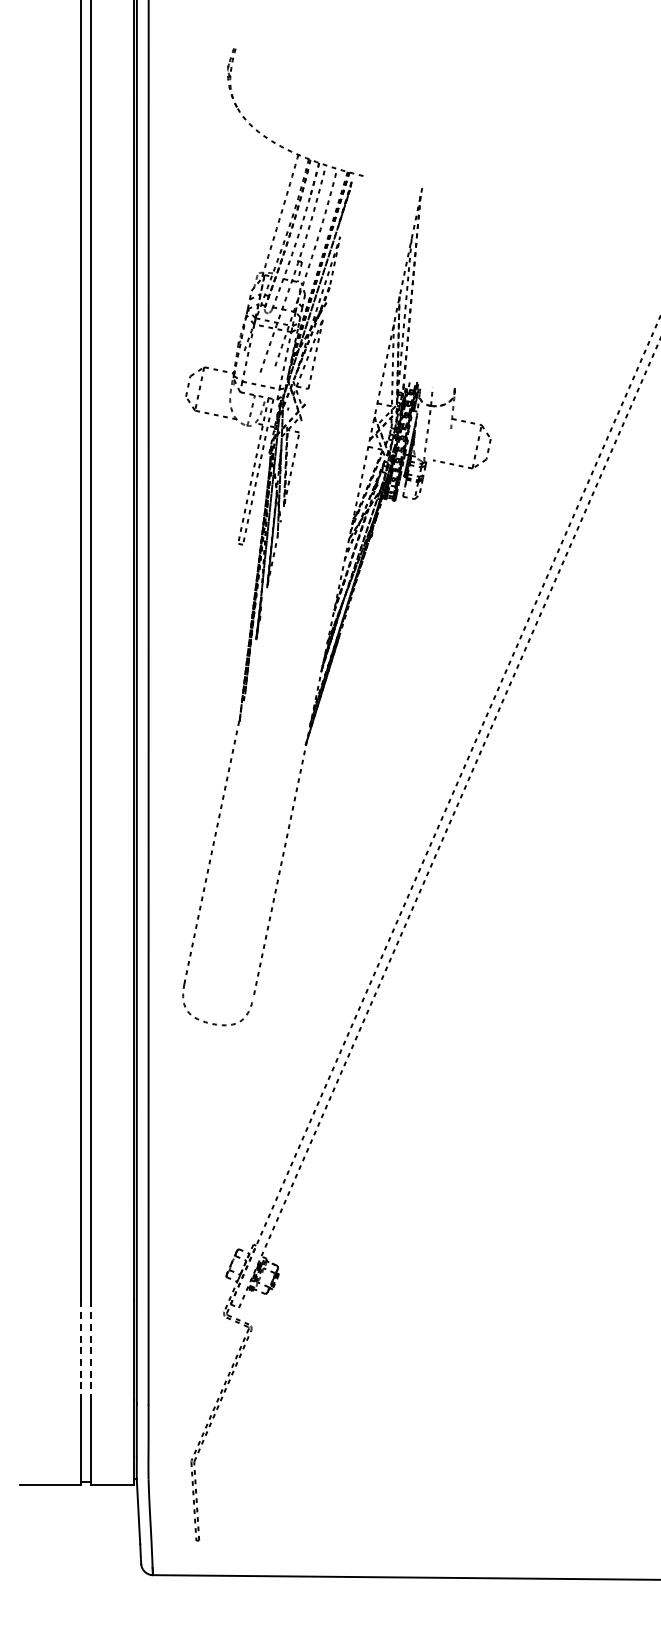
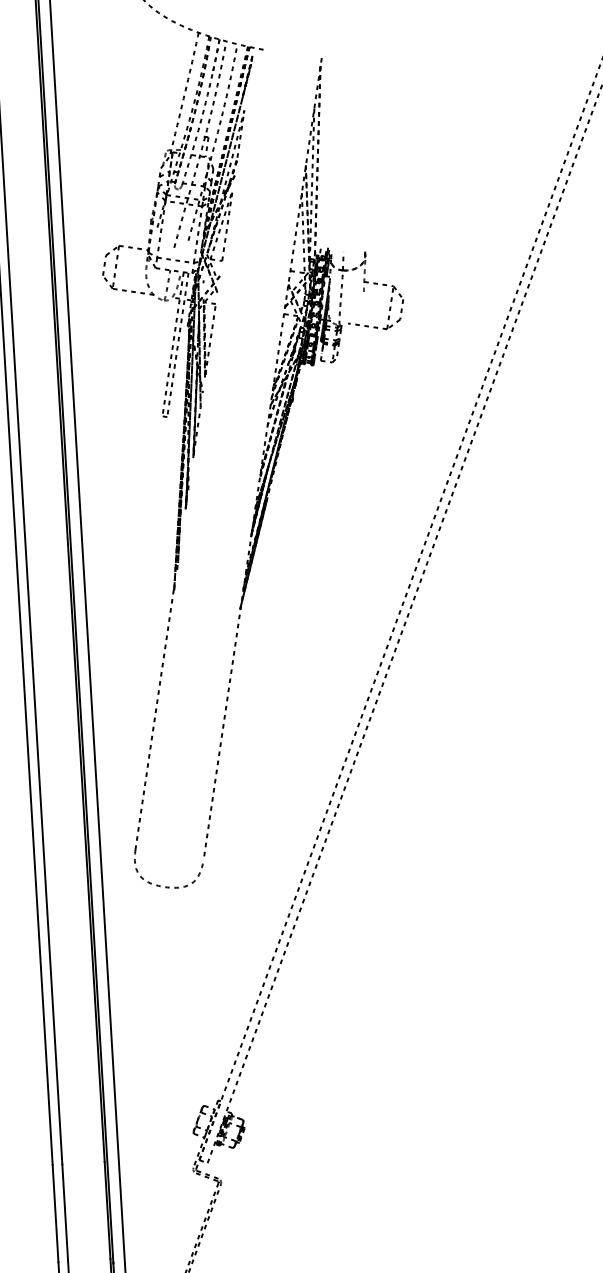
line: (80, 1350) -> (55, 1213), dashed -> solid
line: (90, 1350) -> (65, 1213), dashed -> solid

